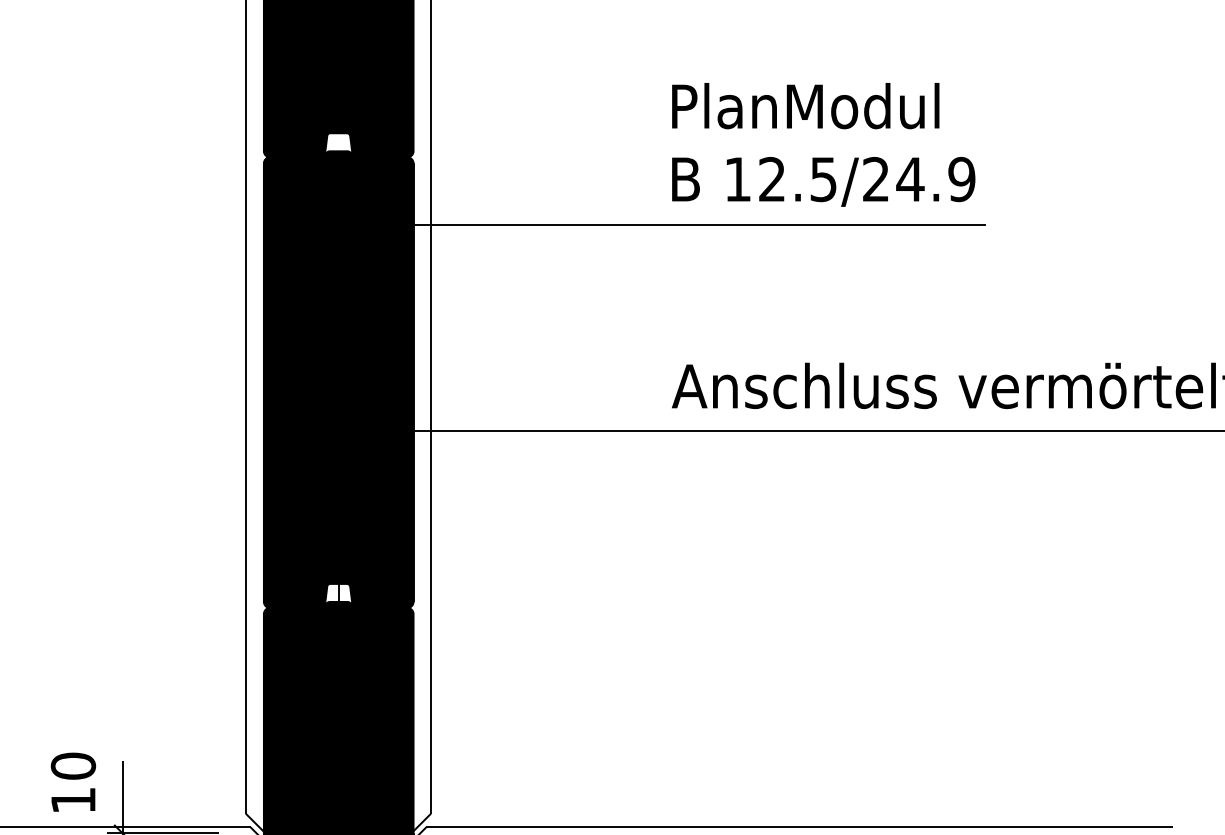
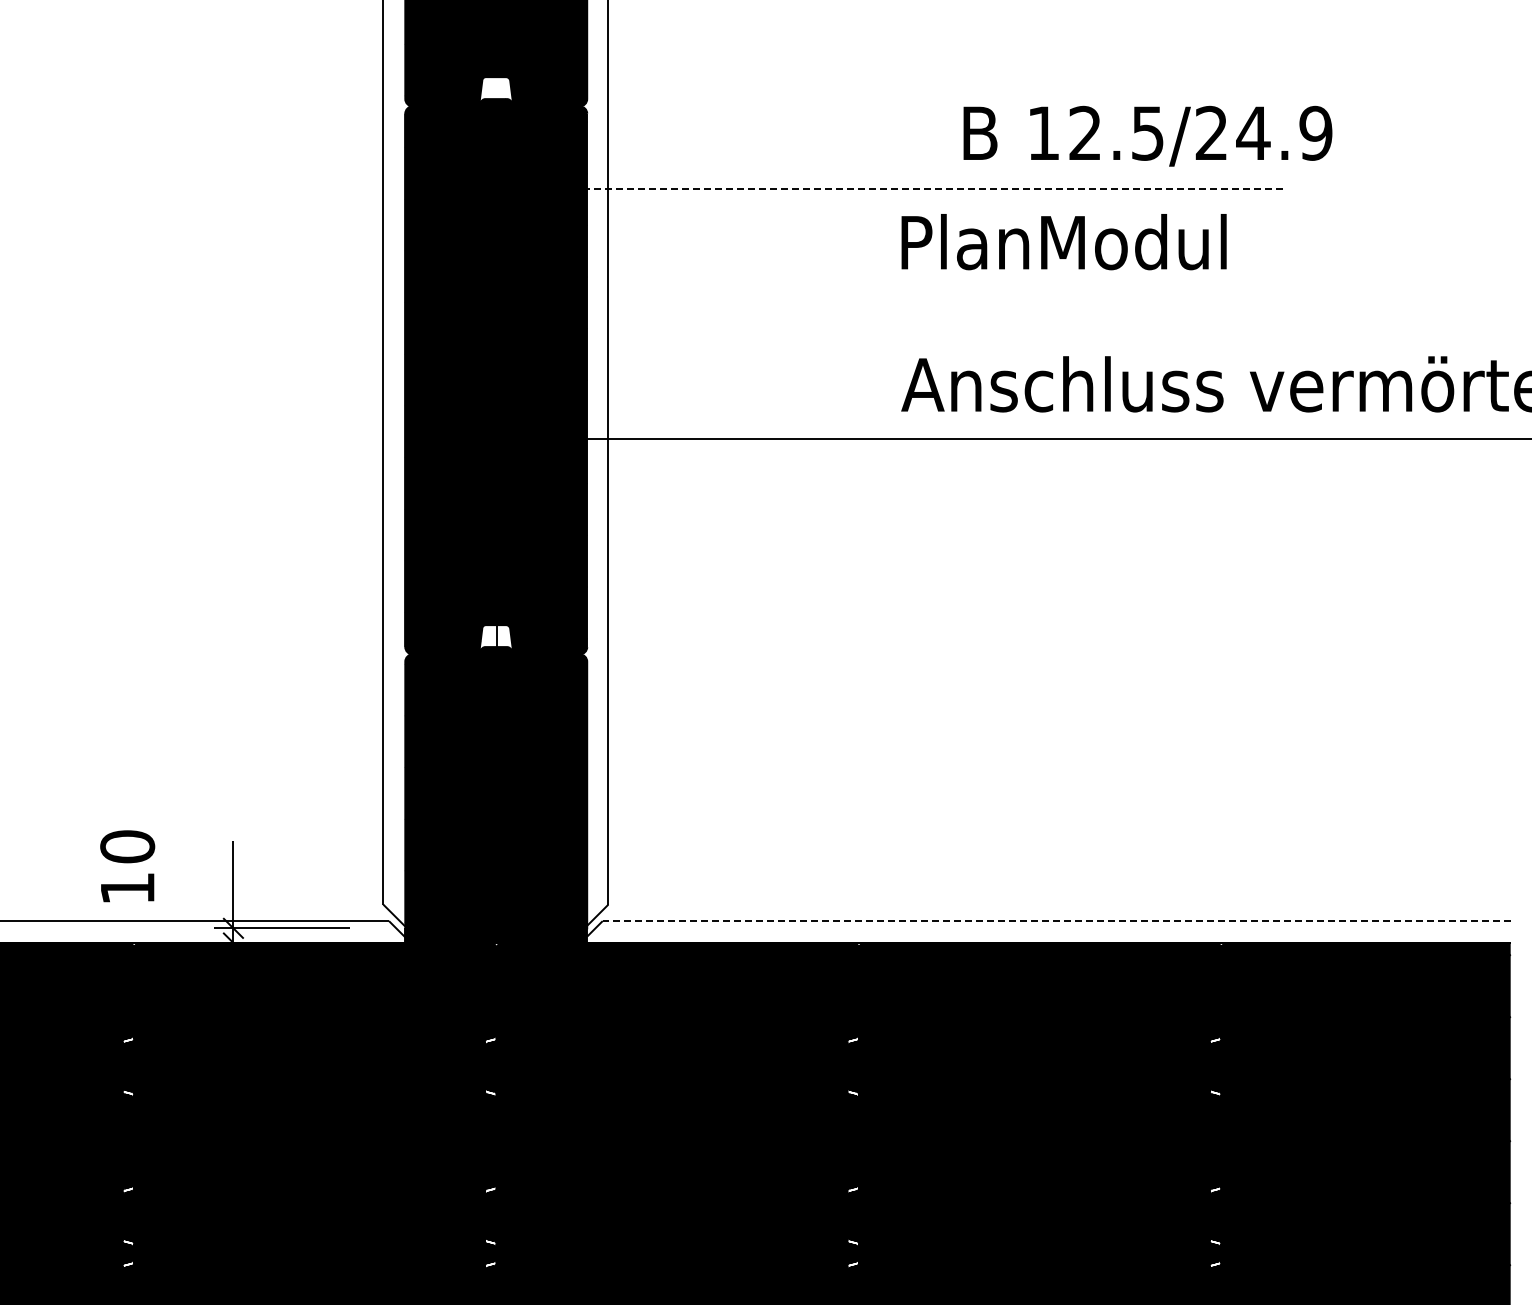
text: (805, 106) -> (1063, 242), moved
text: (823, 181) -> (1147, 135), moved
line: (666, 224) -> (894, 188), solid -> dashed
text: (73, 782) -> (127, 866), moved
line: (799, 827) -> (1056, 921), solid -> dashed

